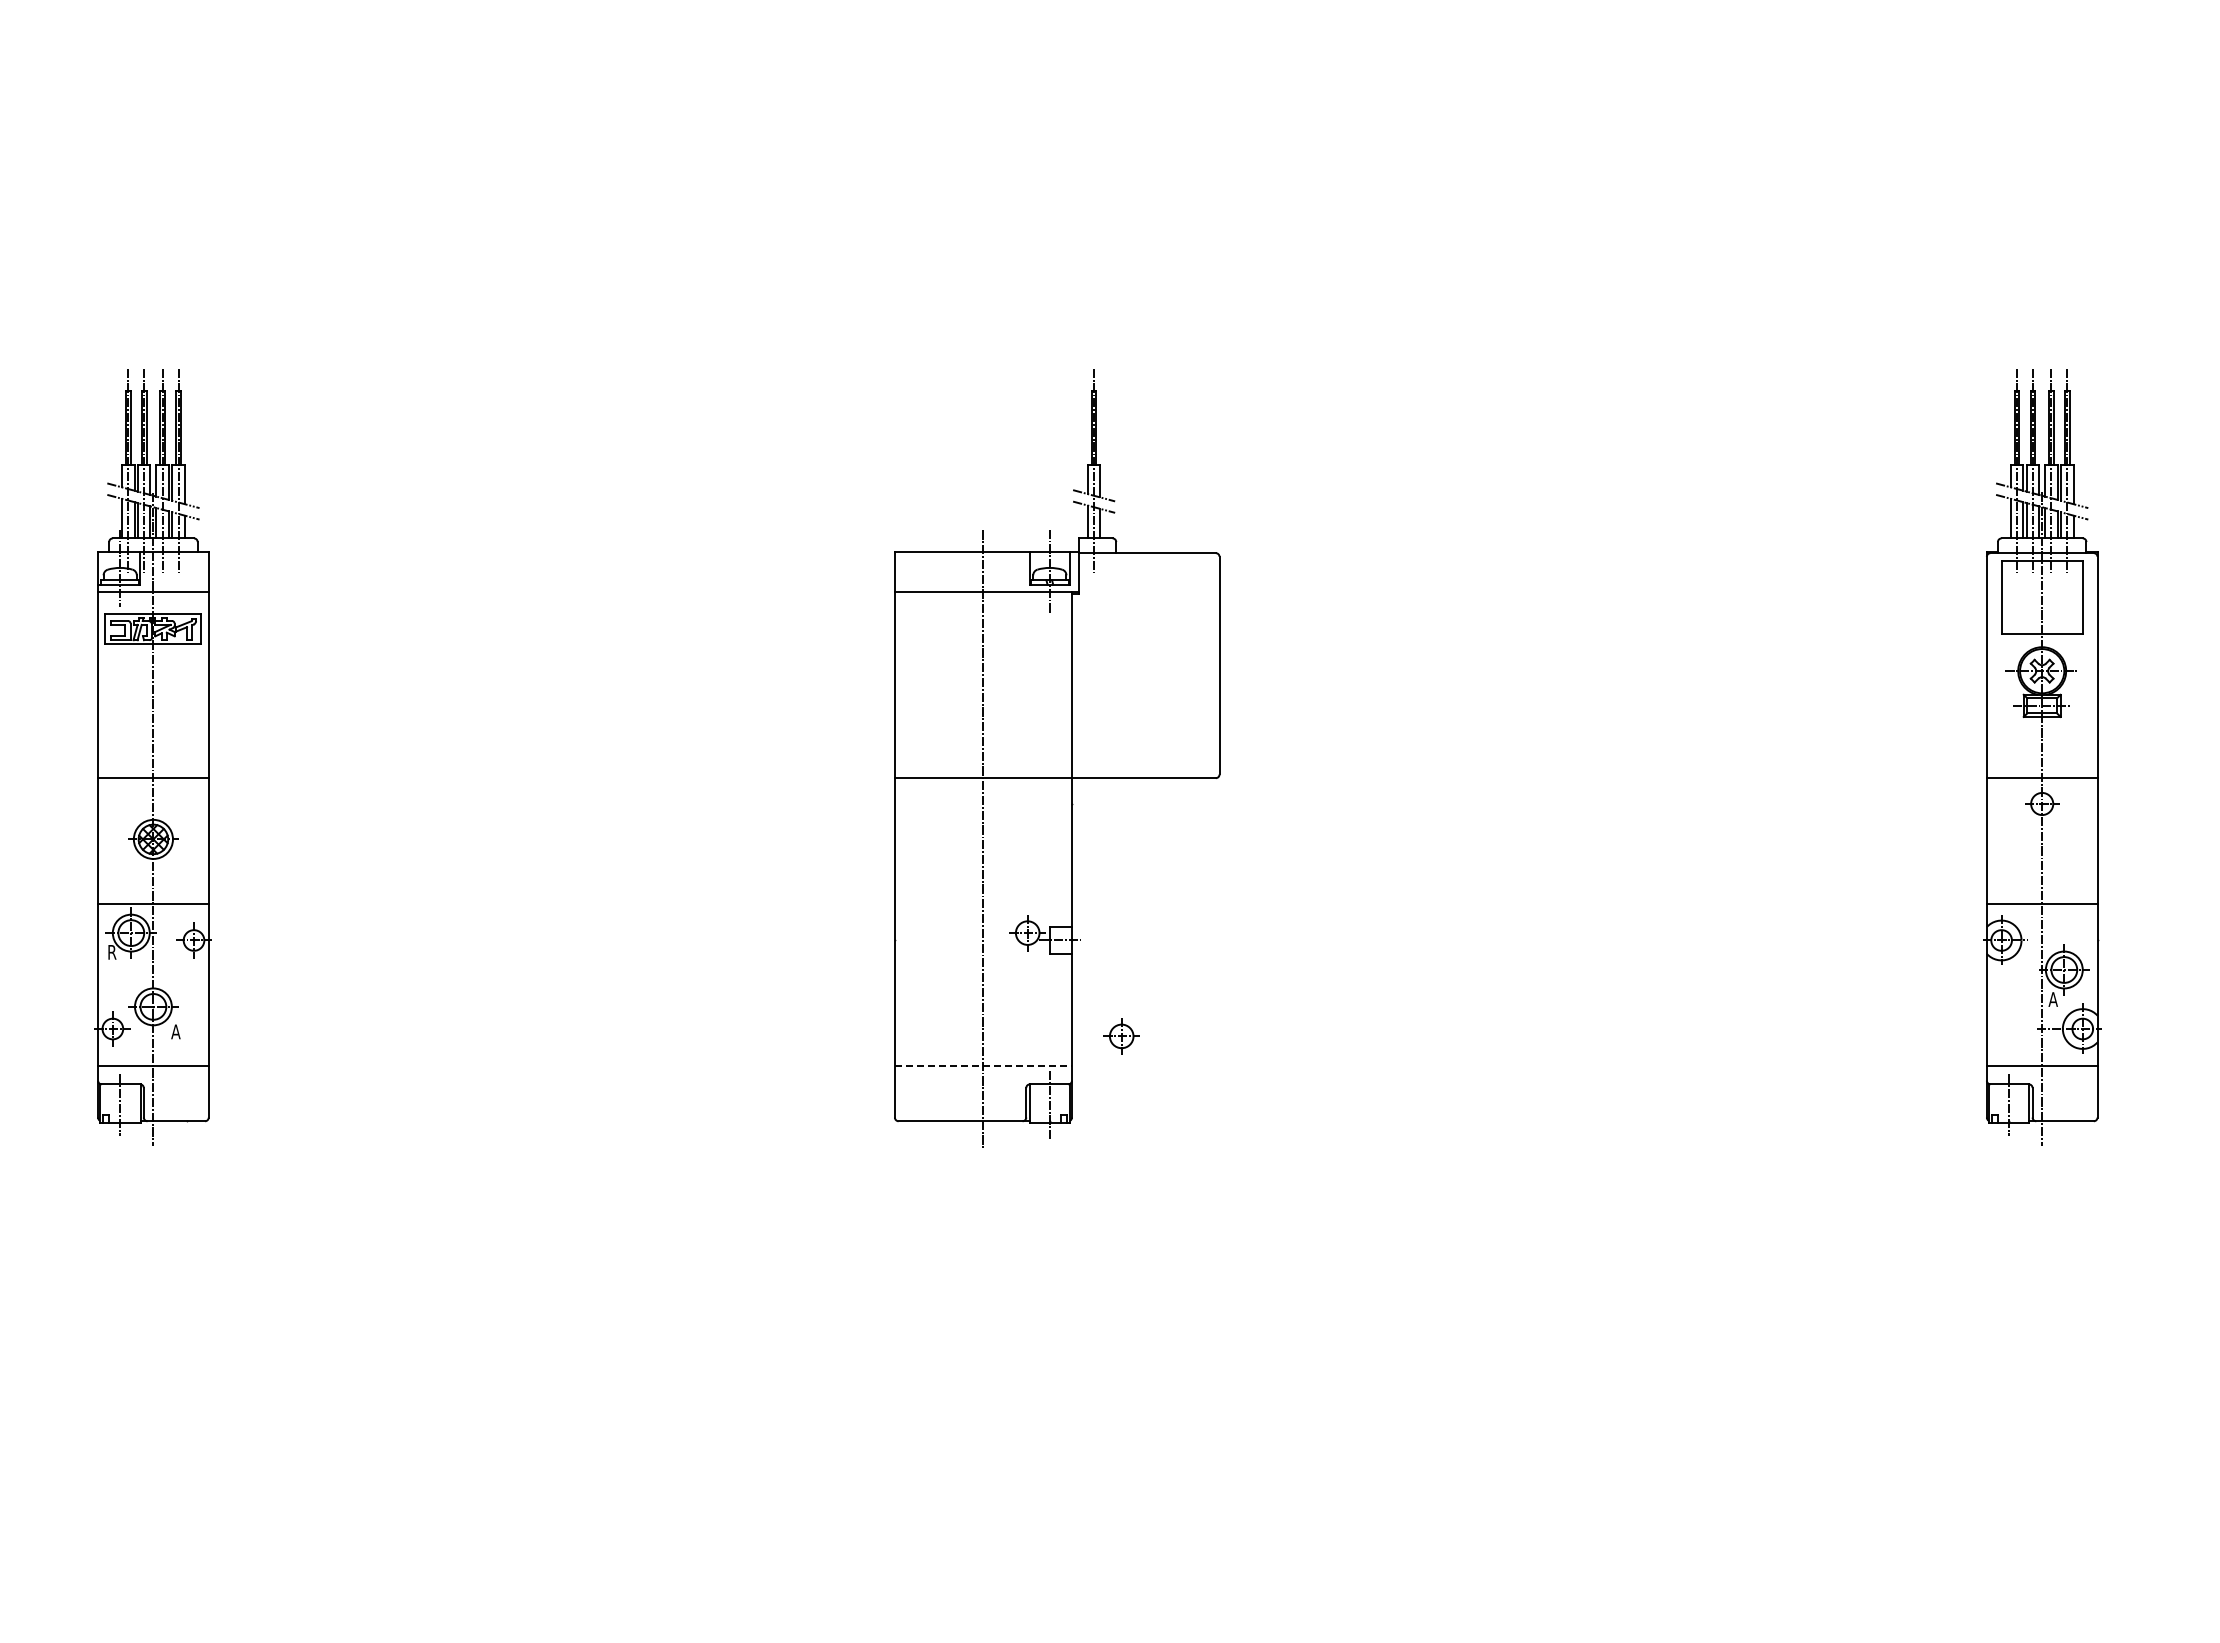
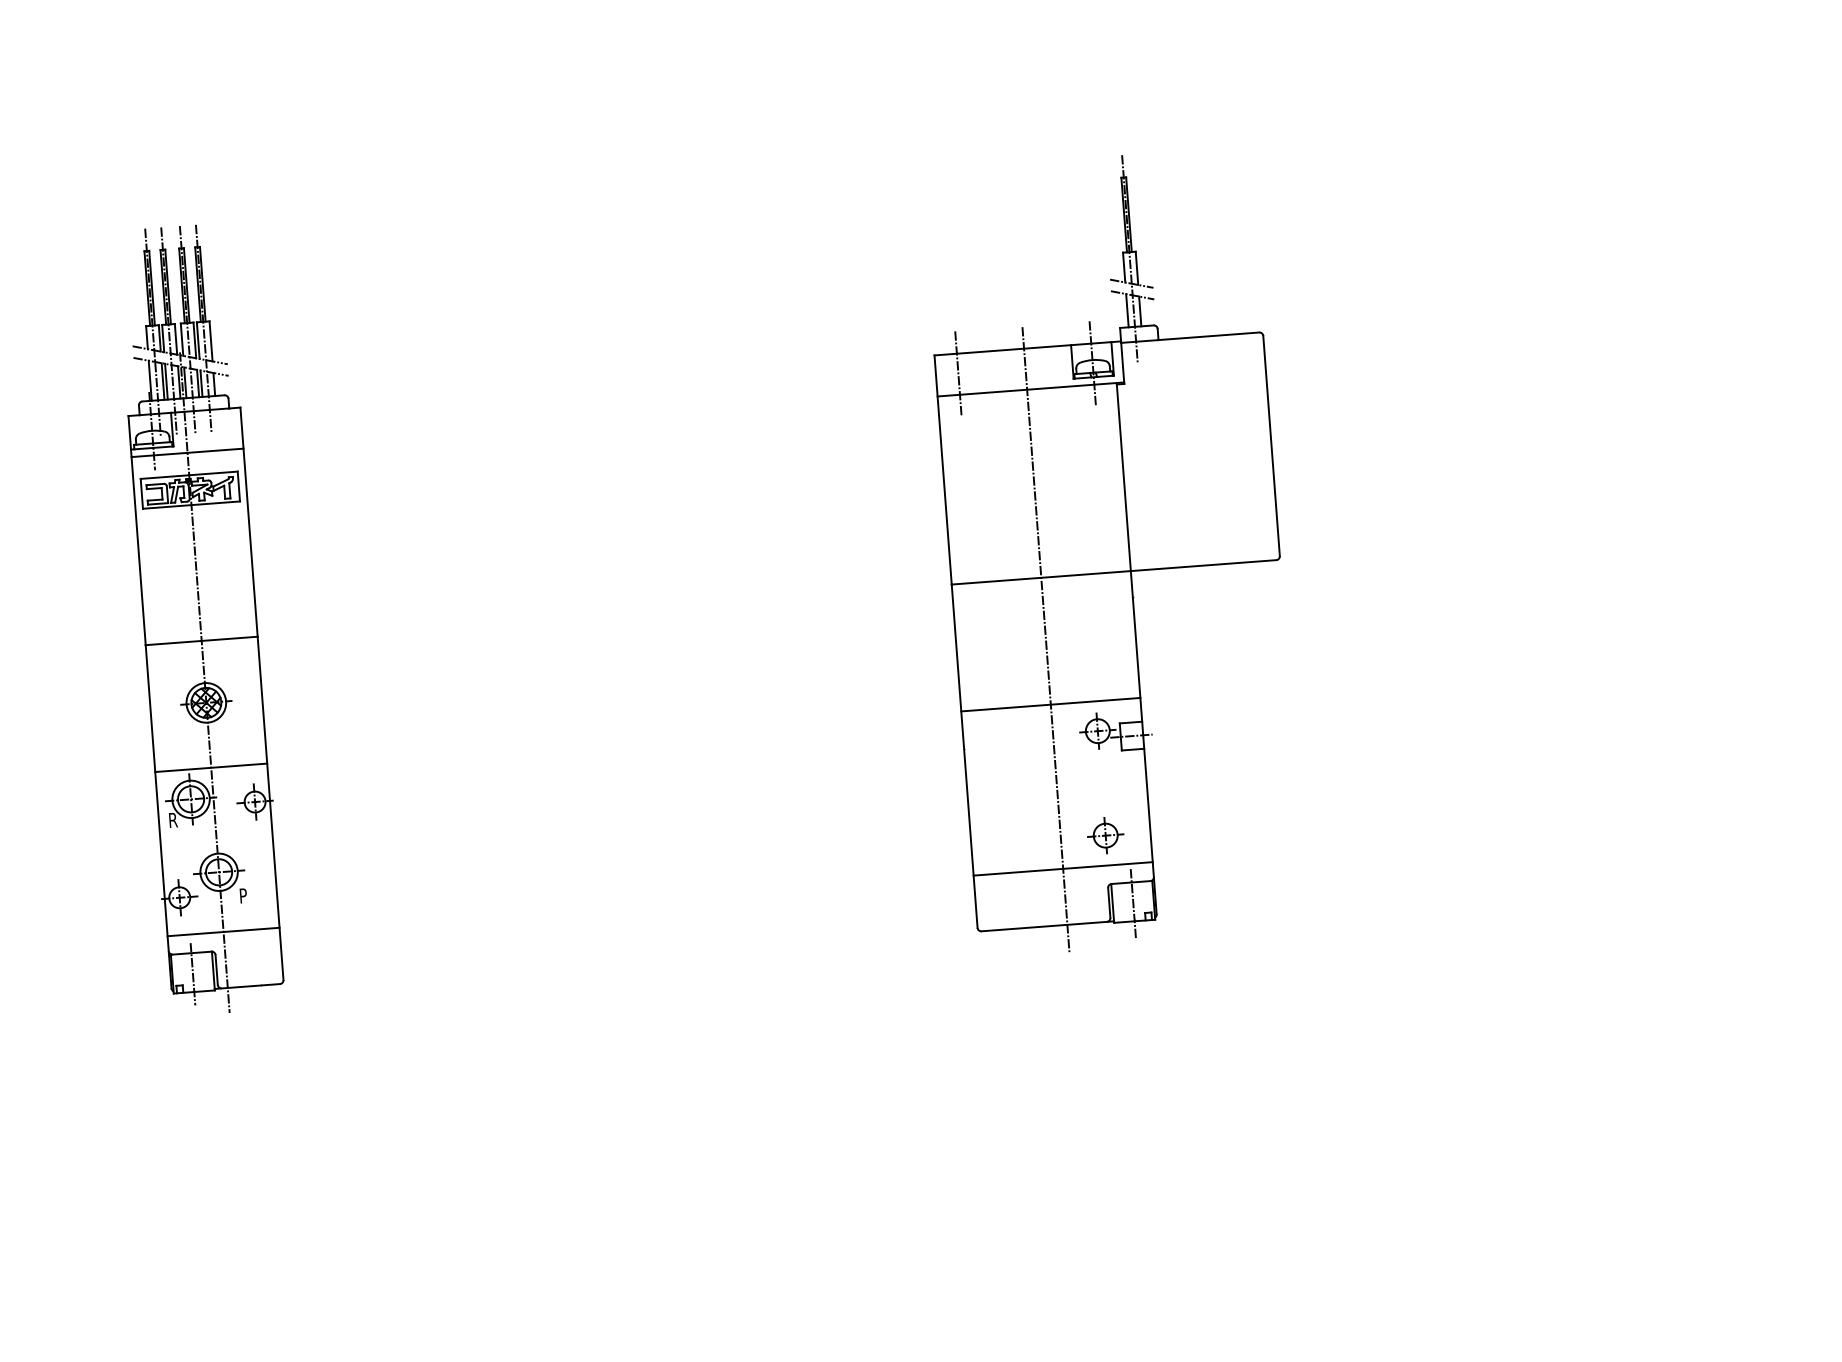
line: (917, 571) -> (958, 373), added
line: (982, 903) -> (1049, 704), added
text: (175, 1031) -> (243, 895), A -> P
part: (1121, 1036) -> (1105, 835), moved
line: (983, 1065) -> (1063, 868), dashed -> solid

